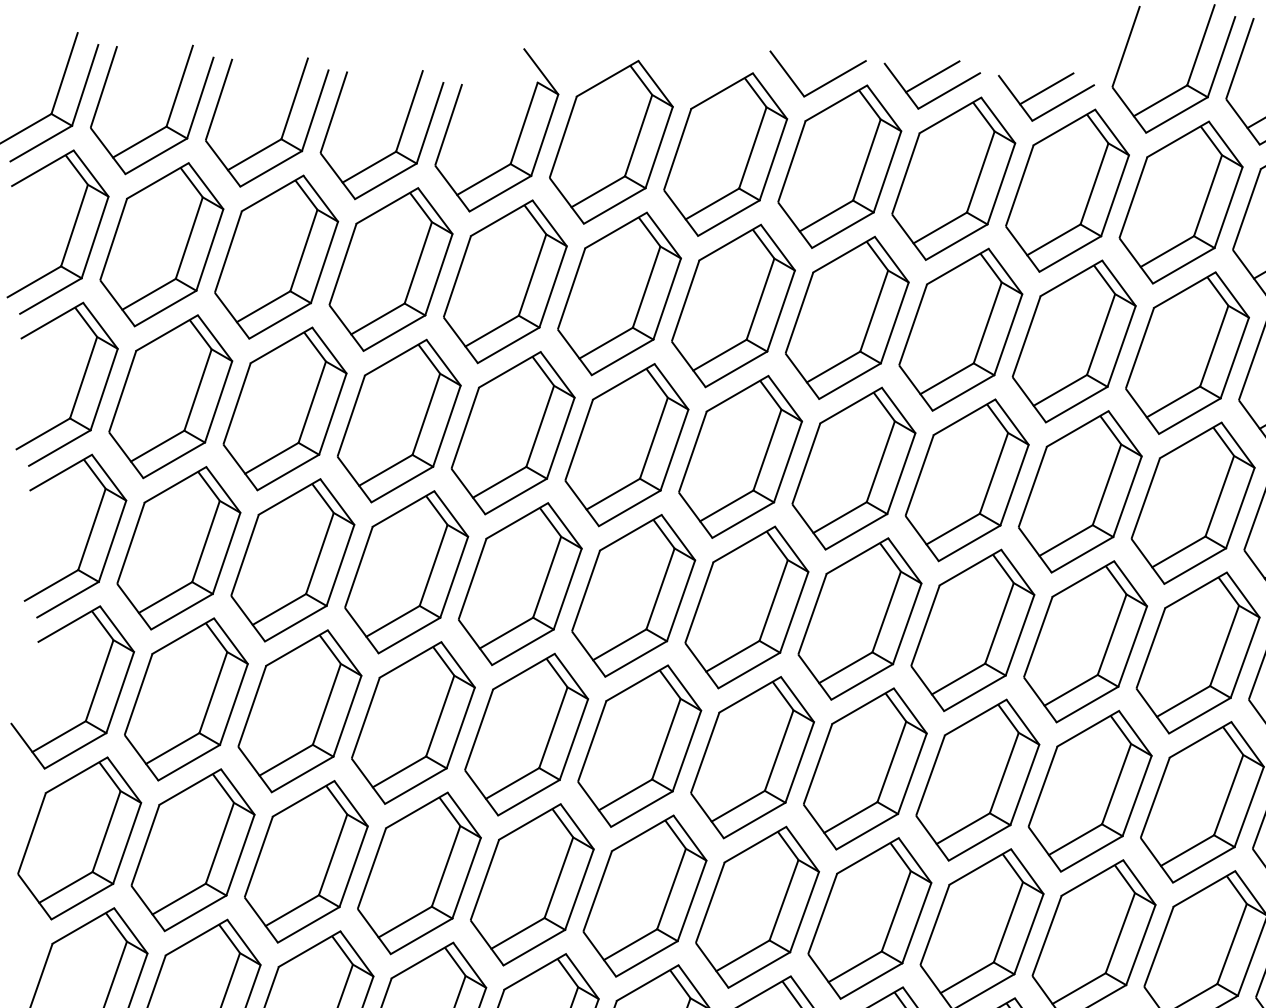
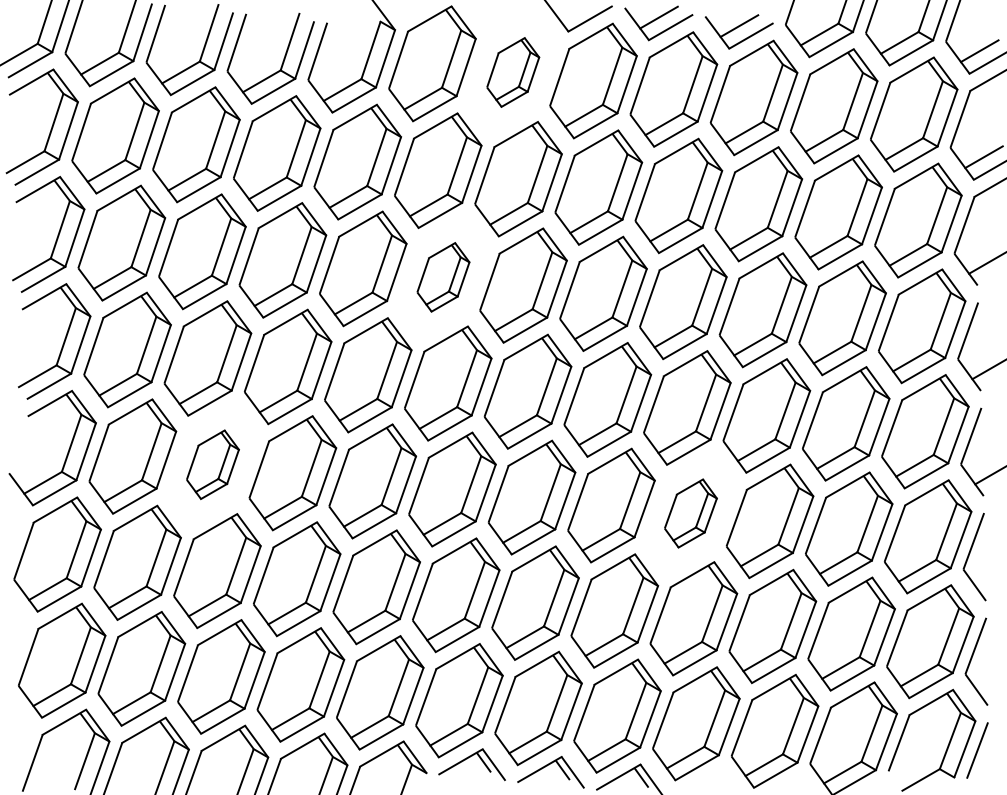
part: (726, 154) -> (513, 72), size x0.6
part: (627, 445) -> (443, 277), size x0.6
part: (299, 710) -> (212, 464), size x0.6
part: (977, 780) -> (690, 513), size x0.6

